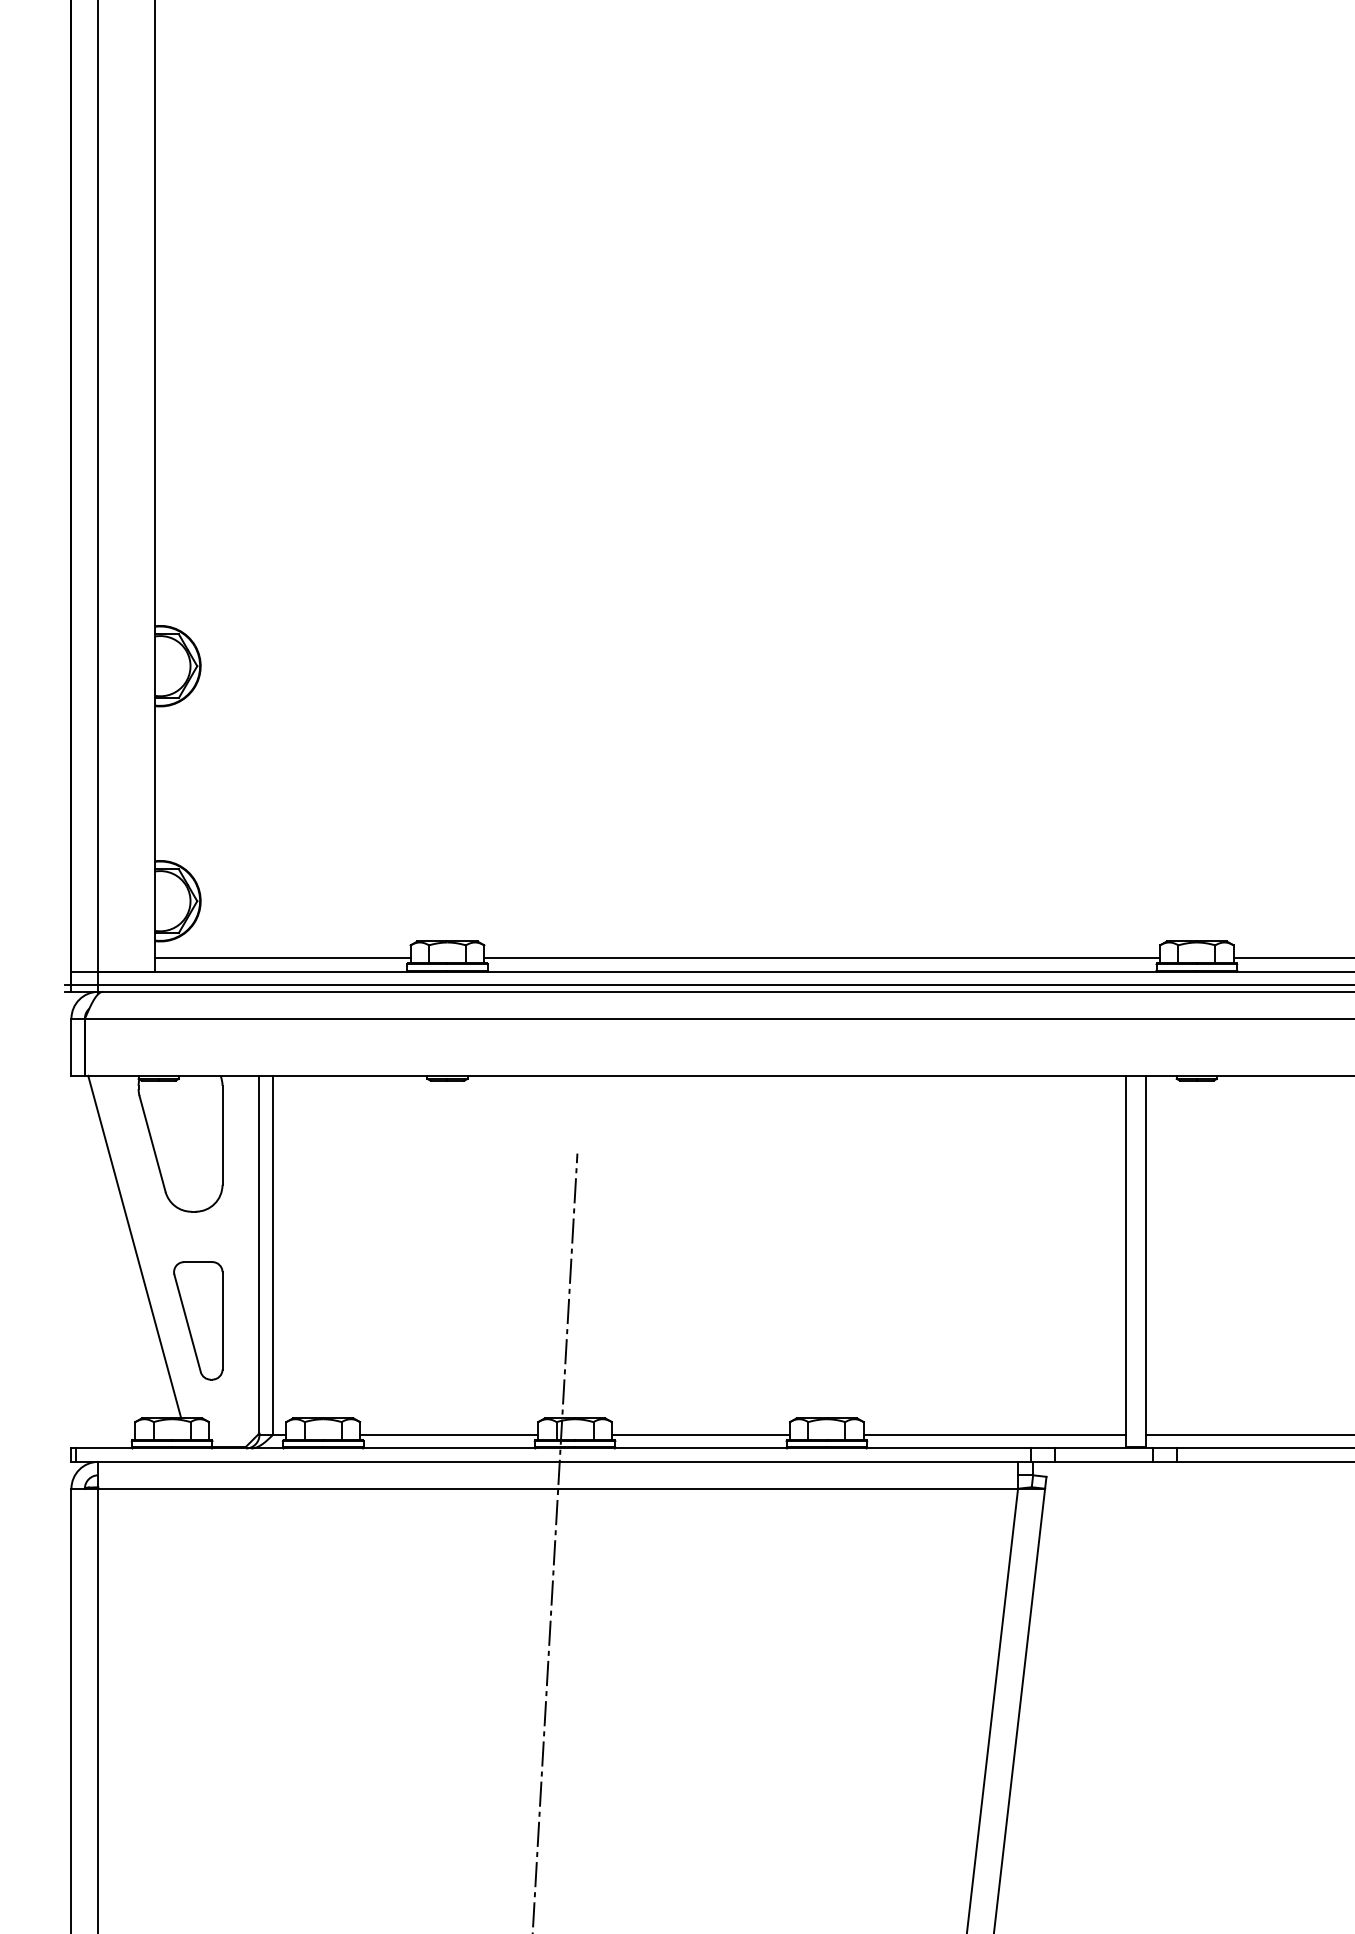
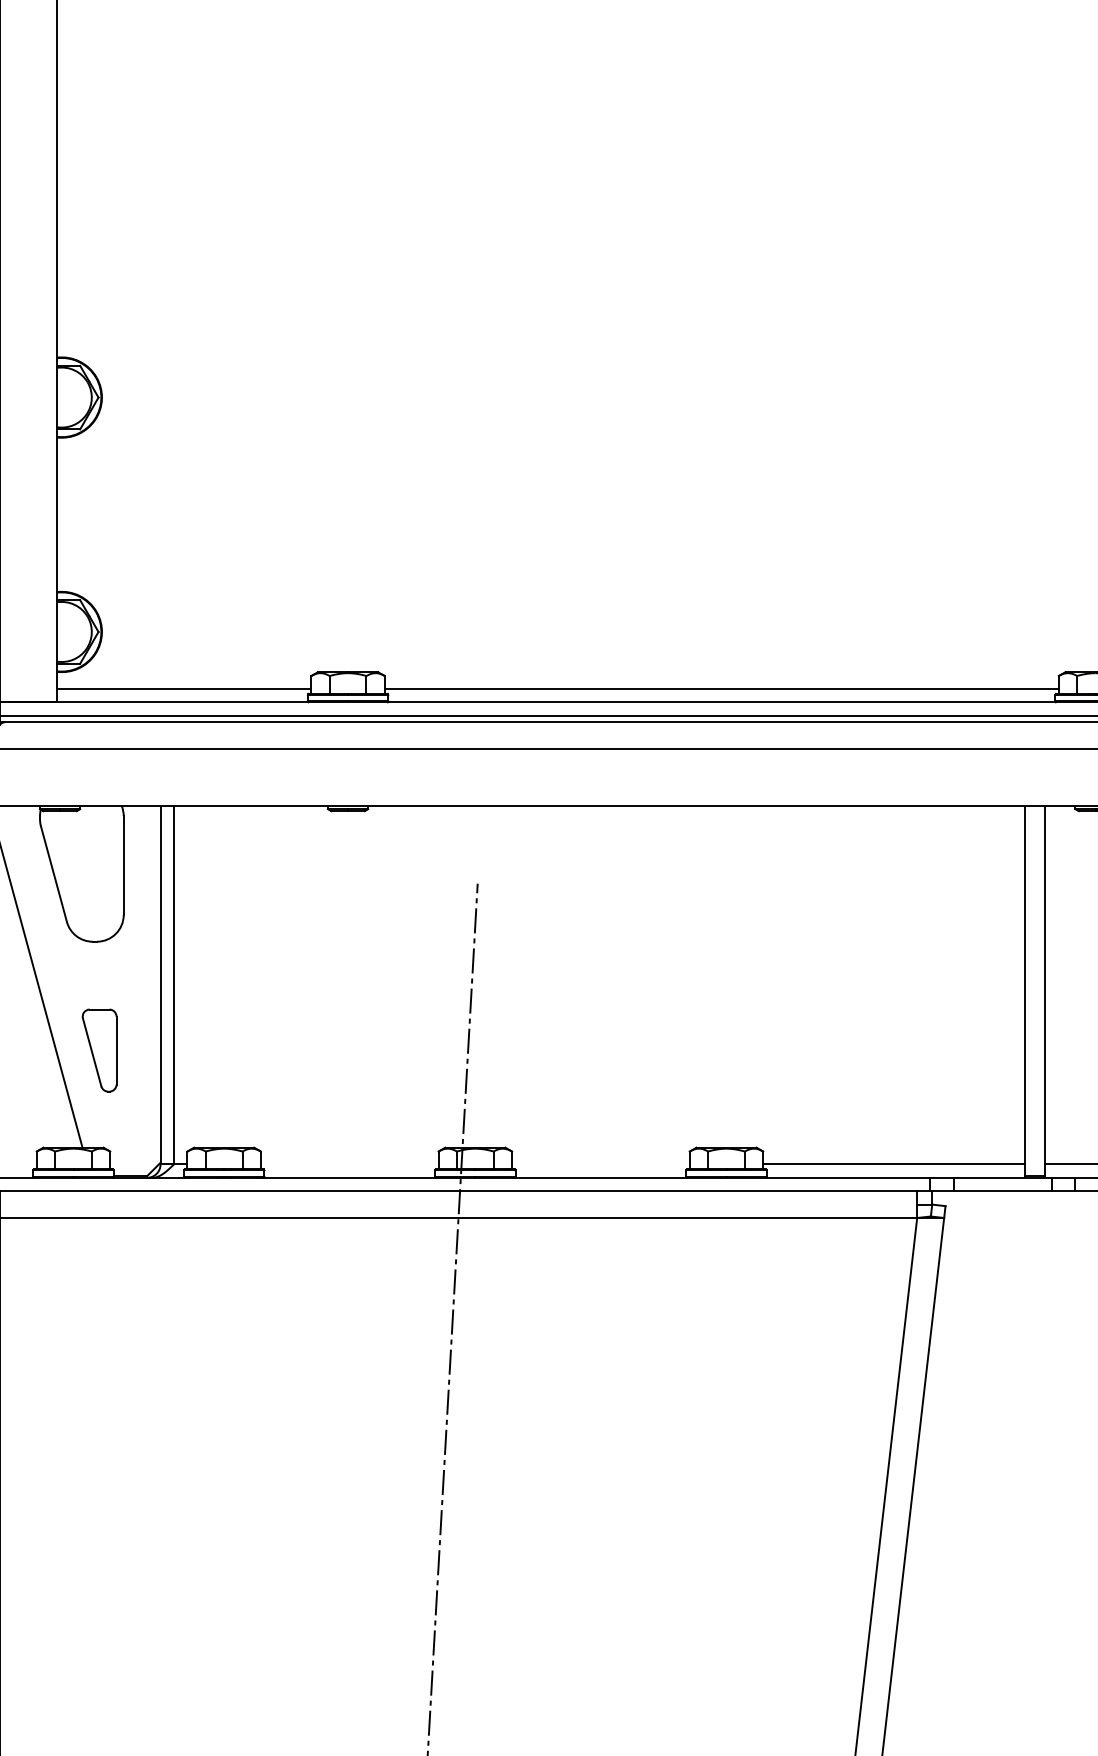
part: (198, 1320) -> (99, 1050), size x0.7
line: (449, 1435) -> (350, 1164), removed
line: (700, 1435) -> (600, 1164), removed

